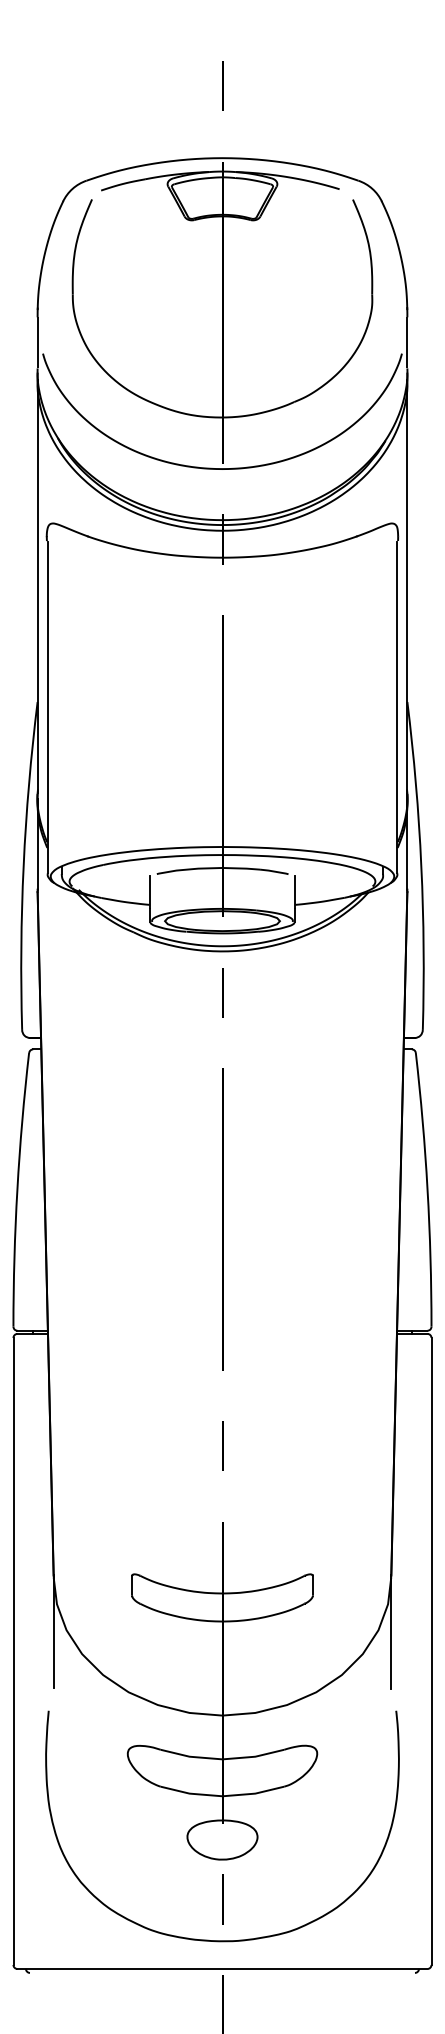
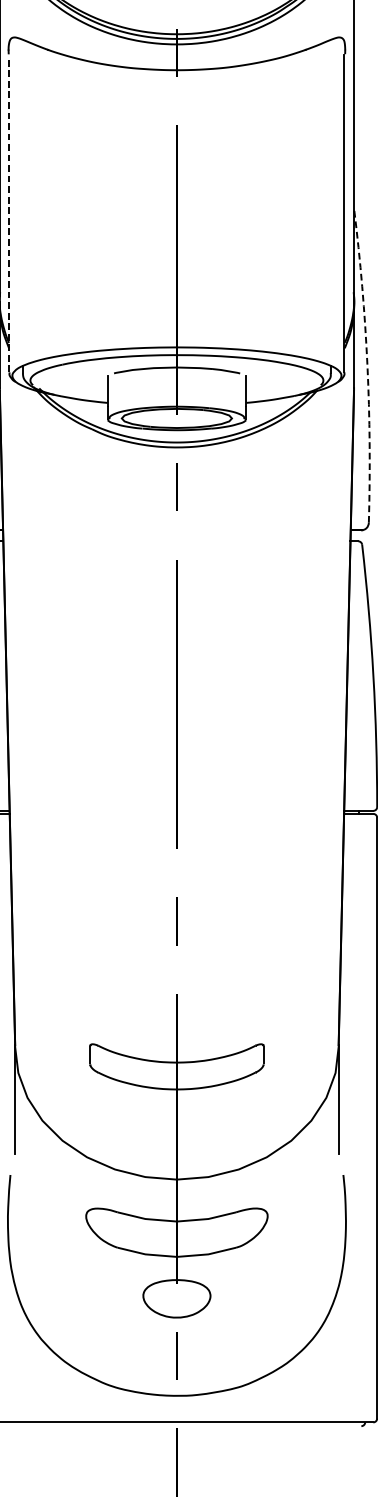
line: (47, 707) -> (9, 213), solid -> dashed
arc: (421, 865) -> (367, 365), solid -> dashed

